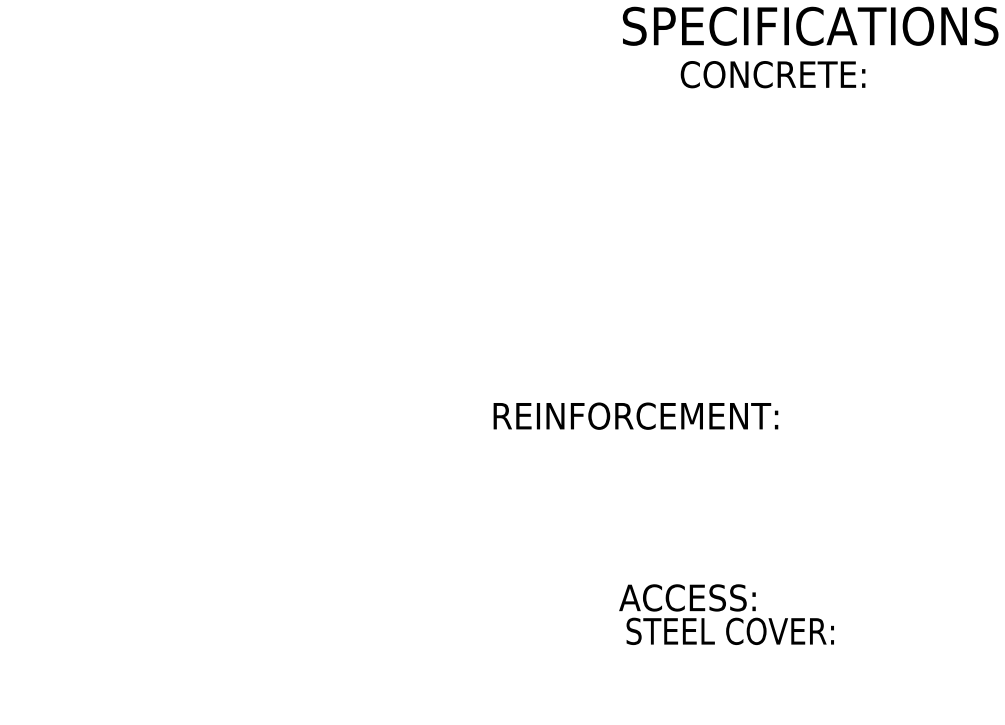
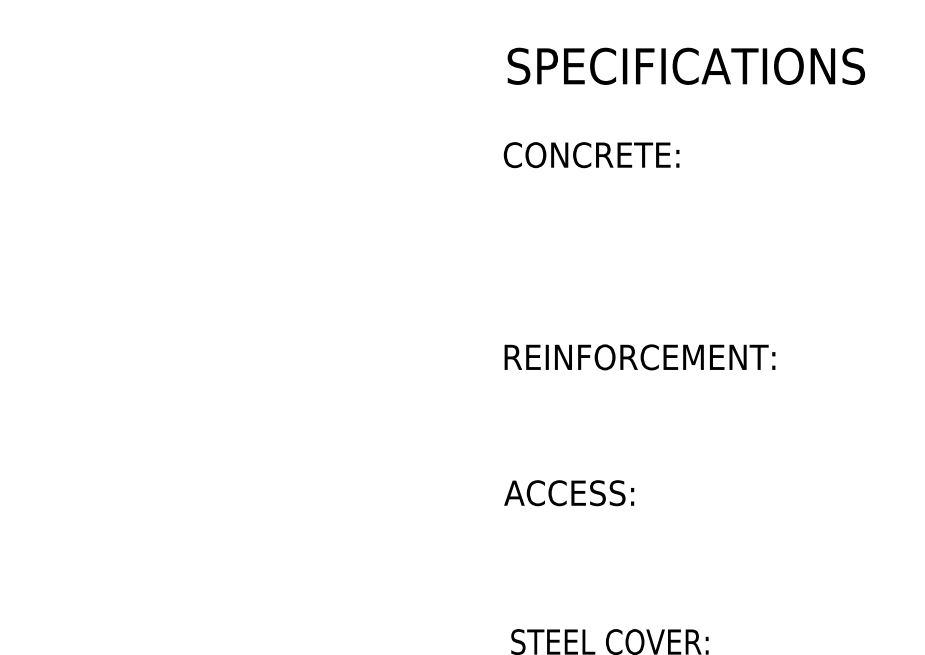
text: (772, 74) -> (591, 155), moved
text: (635, 415) -> (639, 356), moved
text: (687, 597) -> (569, 492), moved

